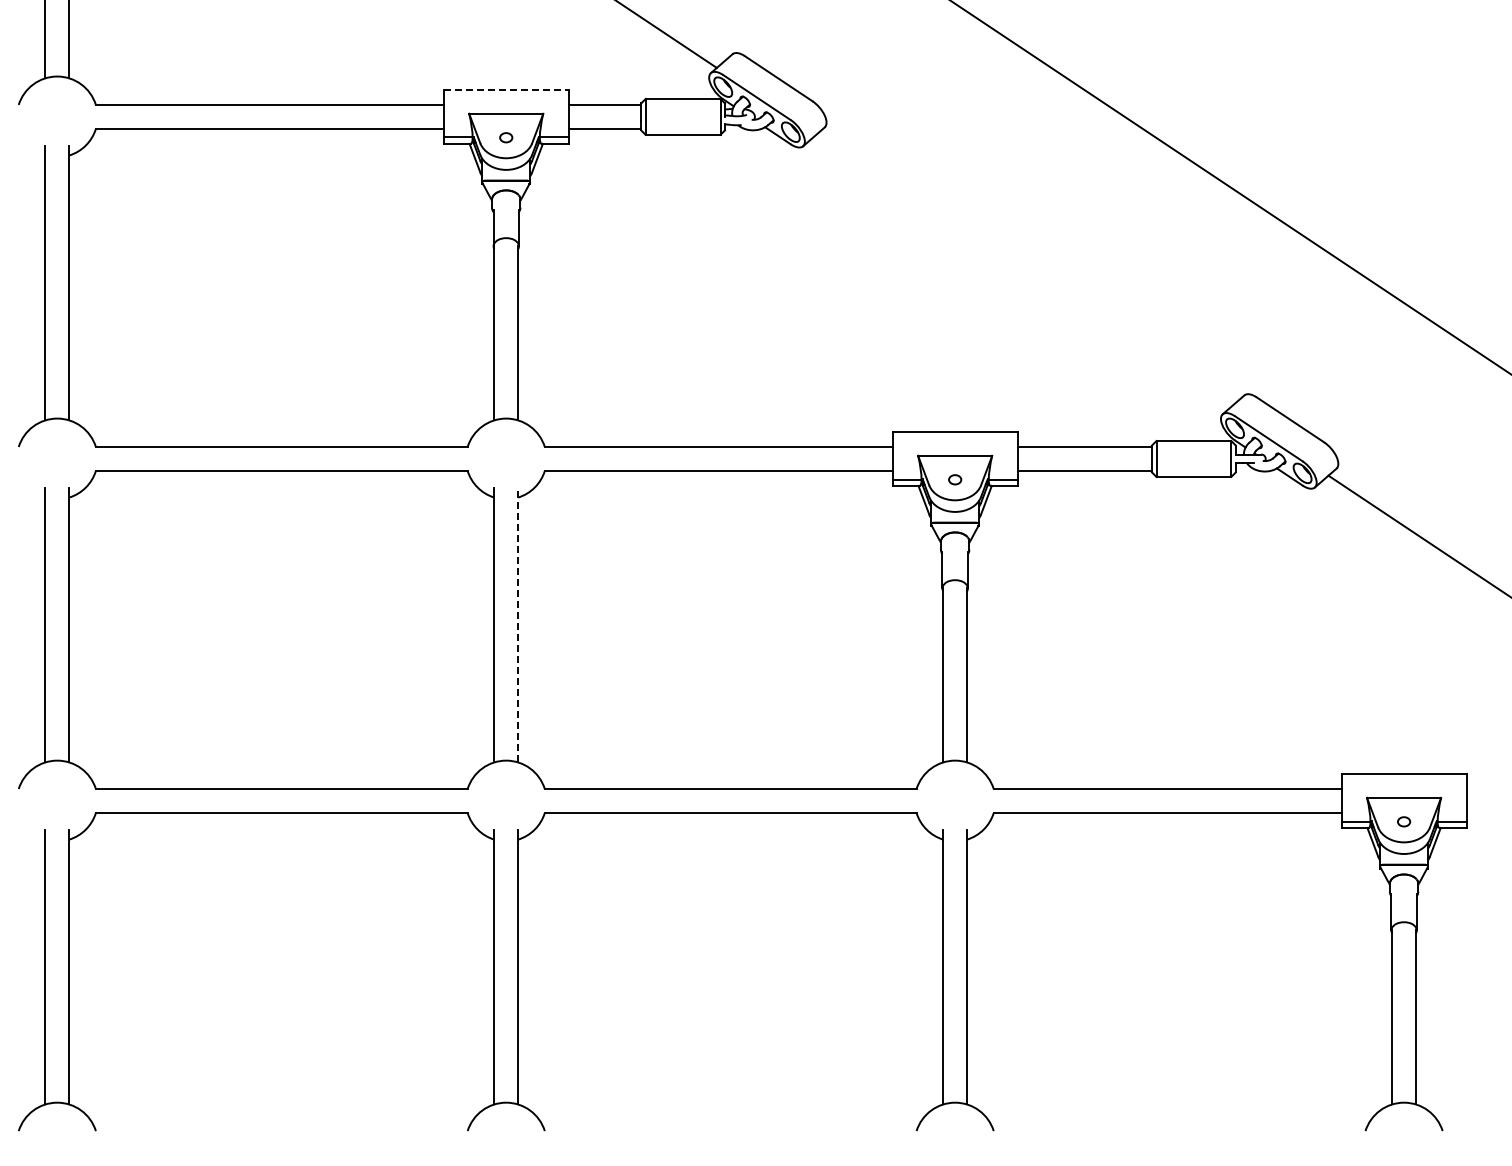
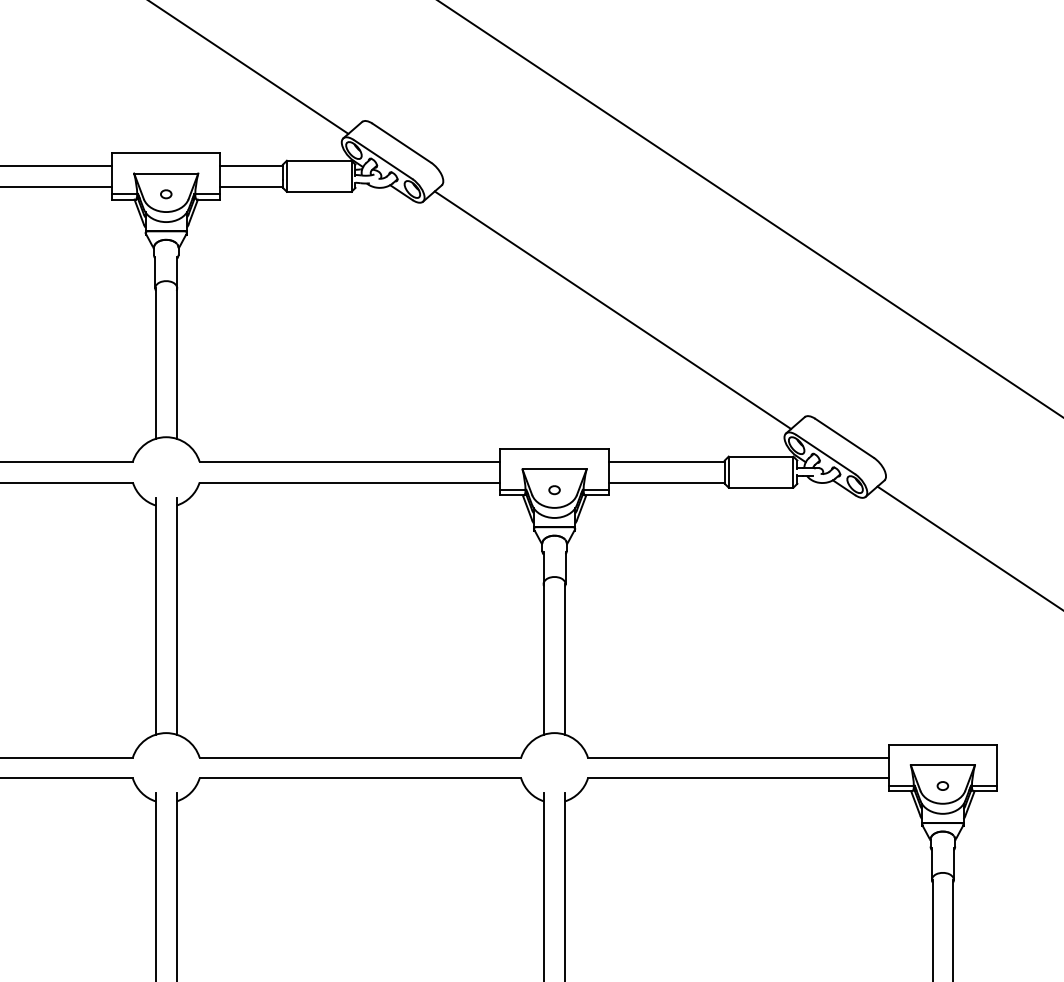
line: (506, 90) -> (166, 153), dashed -> solid
line: (1022, 271) -> (612, 309), added
line: (518, 624) -> (176, 615), dashed -> solid

